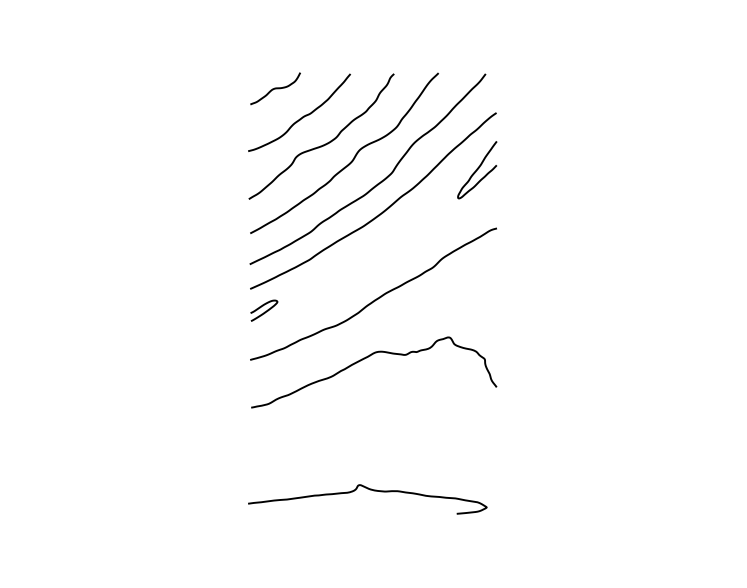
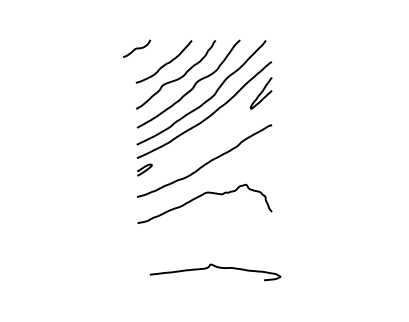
curve: (276, 88) -> (137, 48), moved
curve: (368, 490) -> (215, 267), moved

